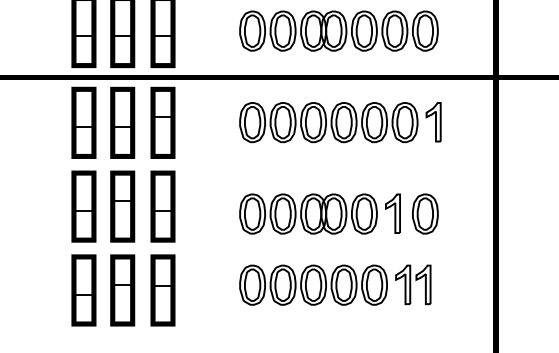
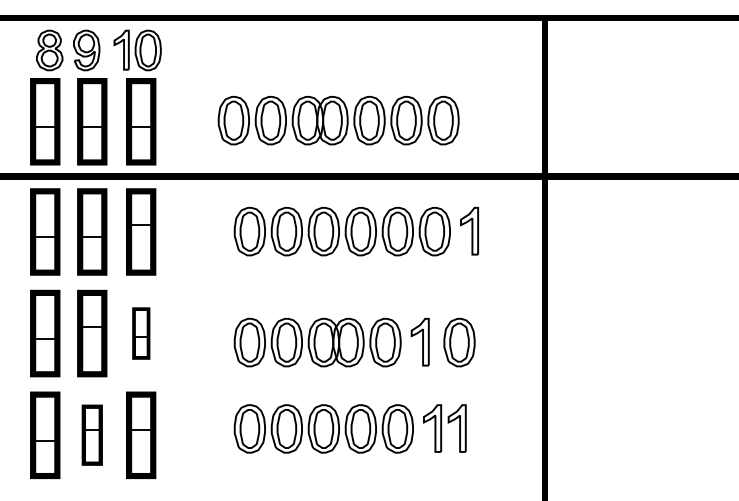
part: (338, 31) -> (338, 120), moved
part: (163, 206) -> (141, 333), size x0.6
part: (122, 289) -> (92, 434), size x0.7

